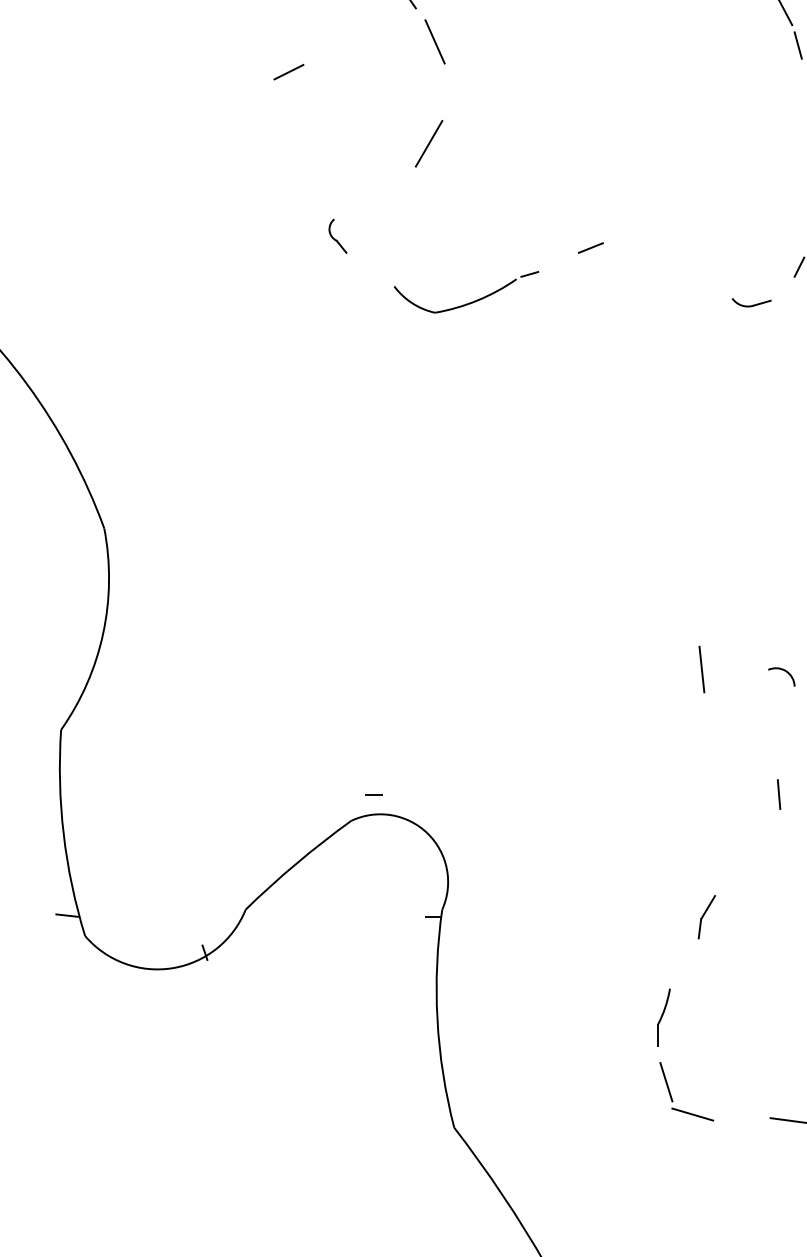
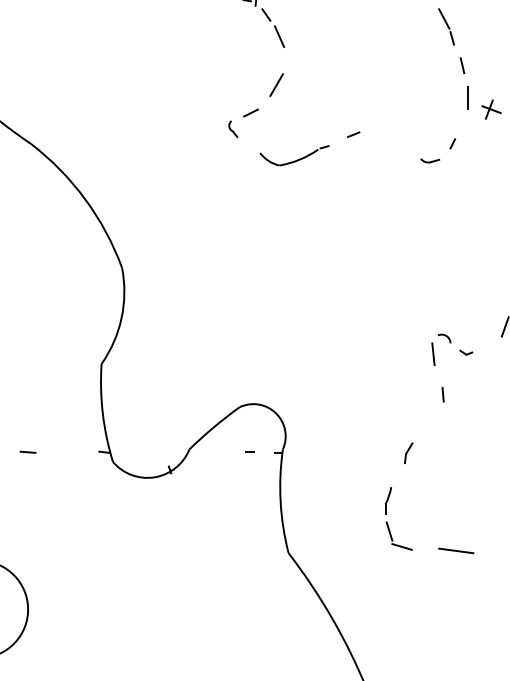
line: (287, 70) -> (250, 112), moved
line: (702, 667) -> (433, 353), moved
line: (372, 794) -> (249, 451), moved

